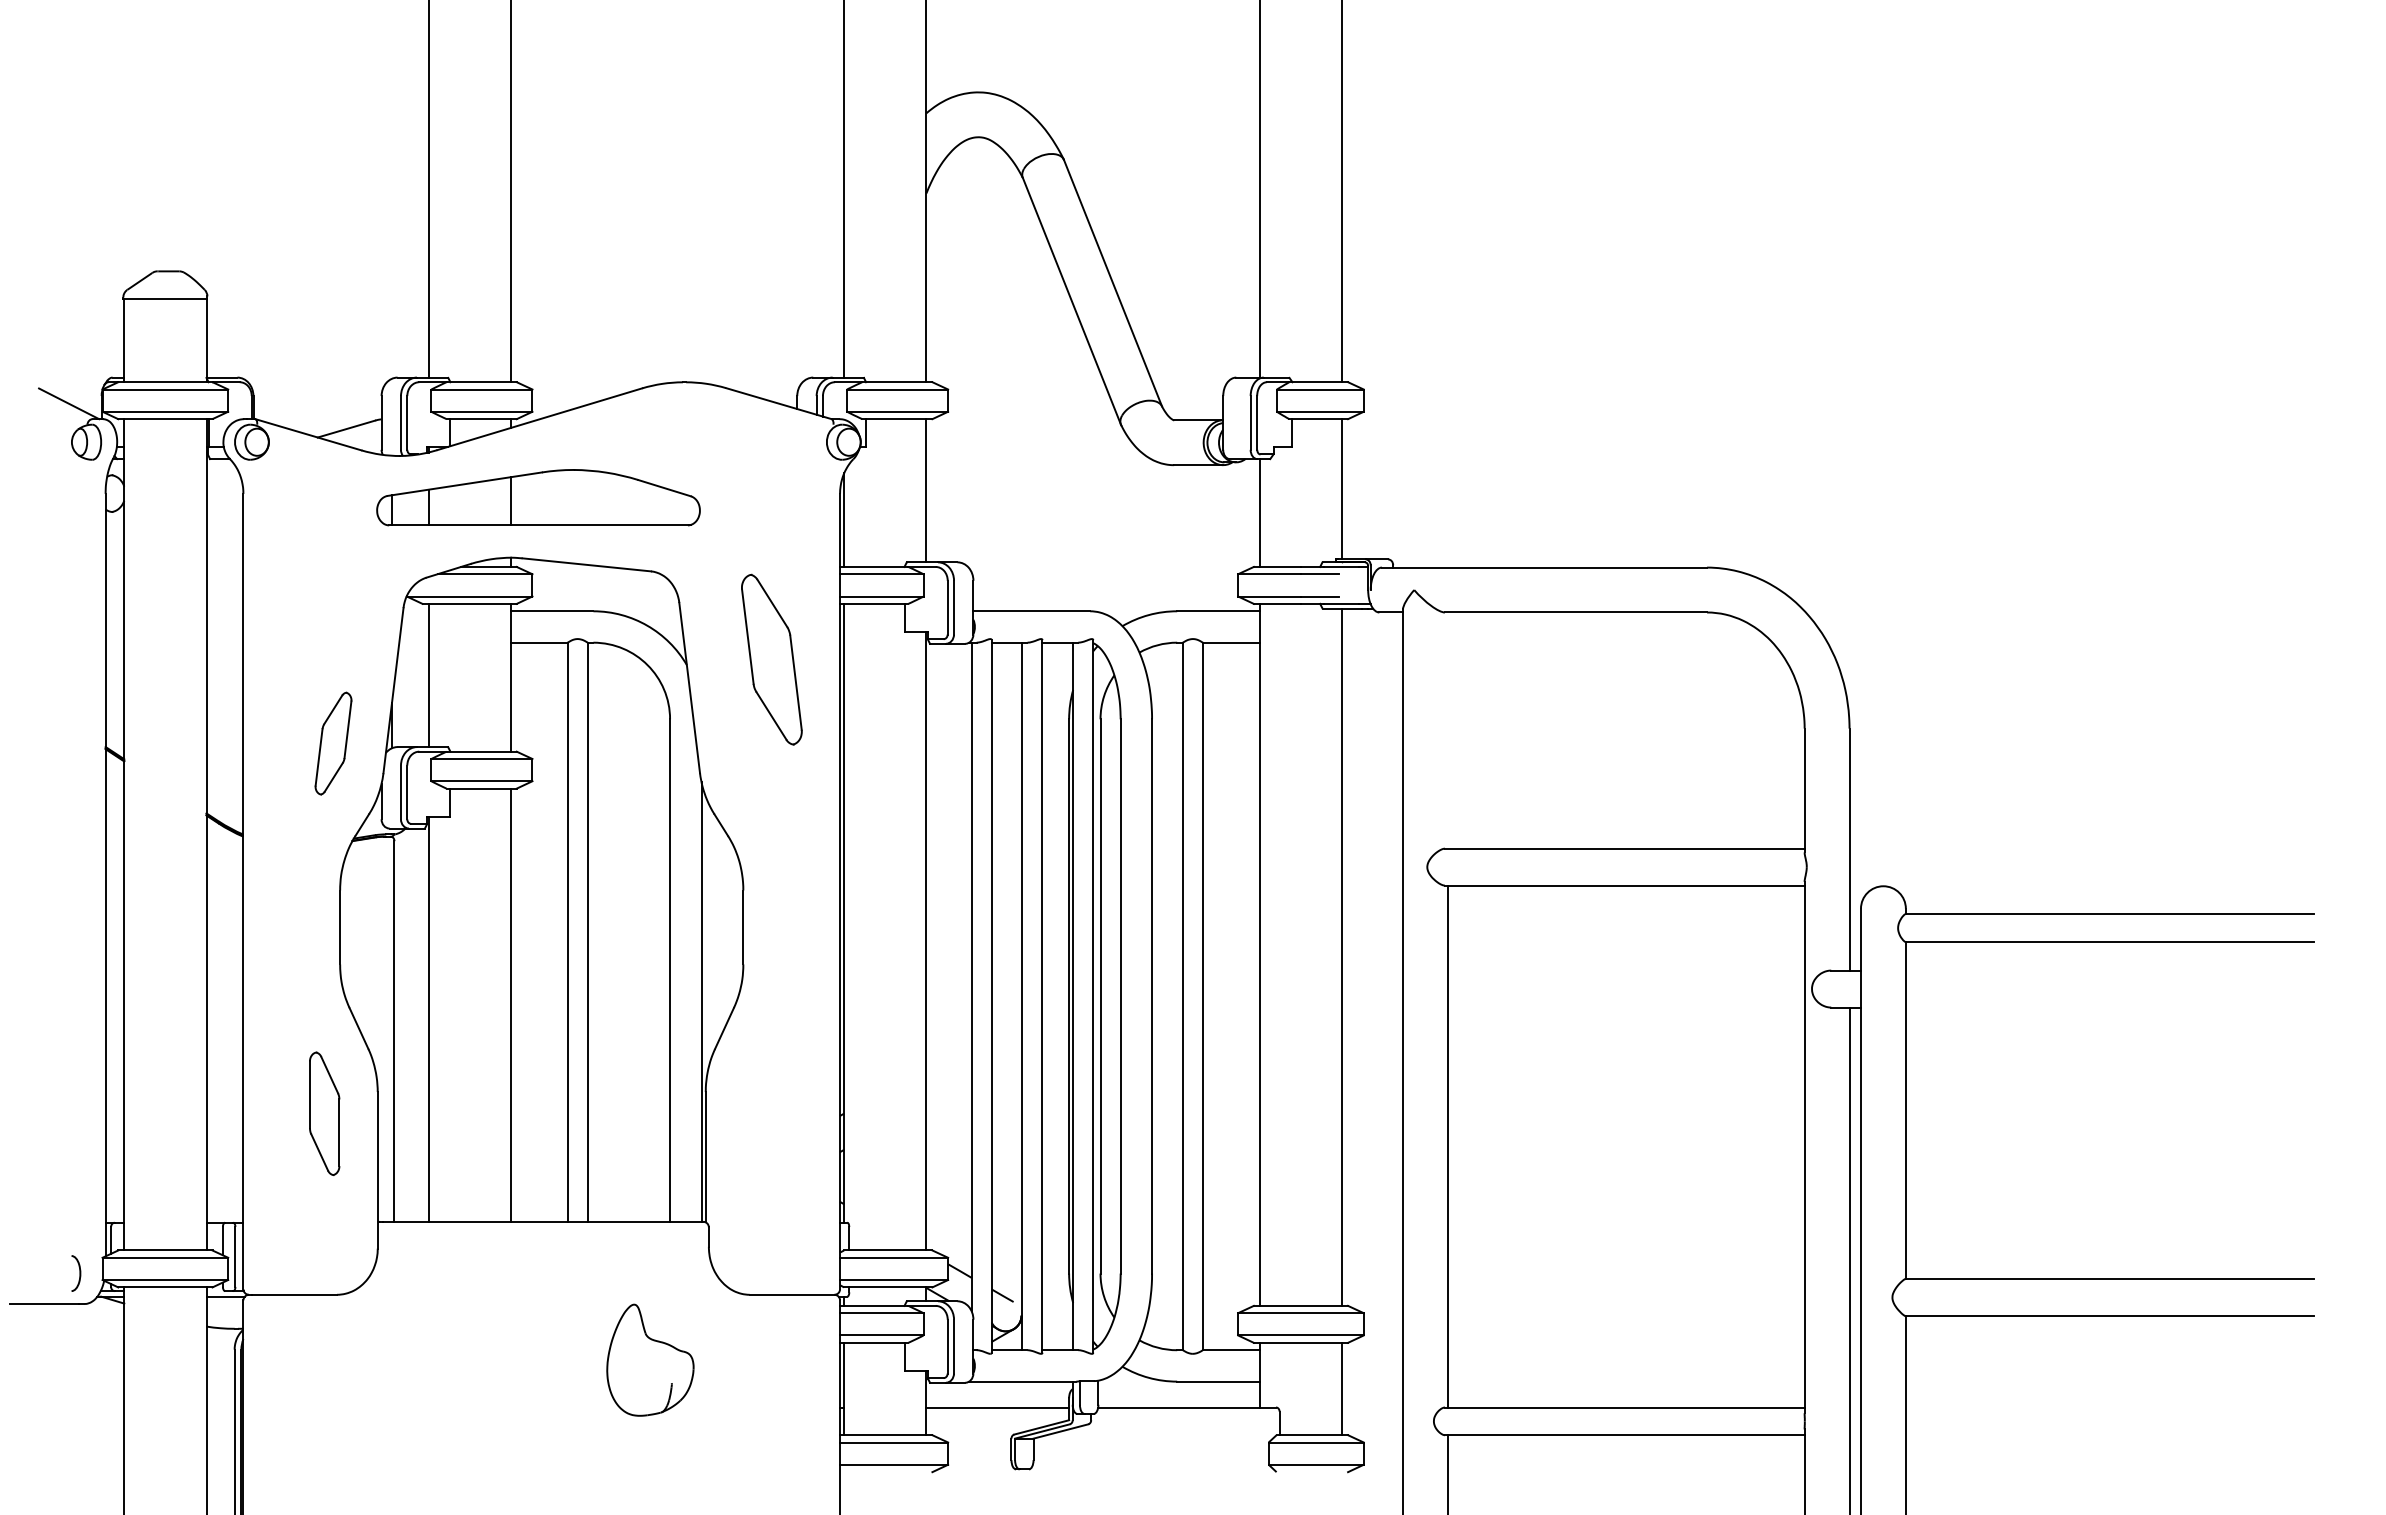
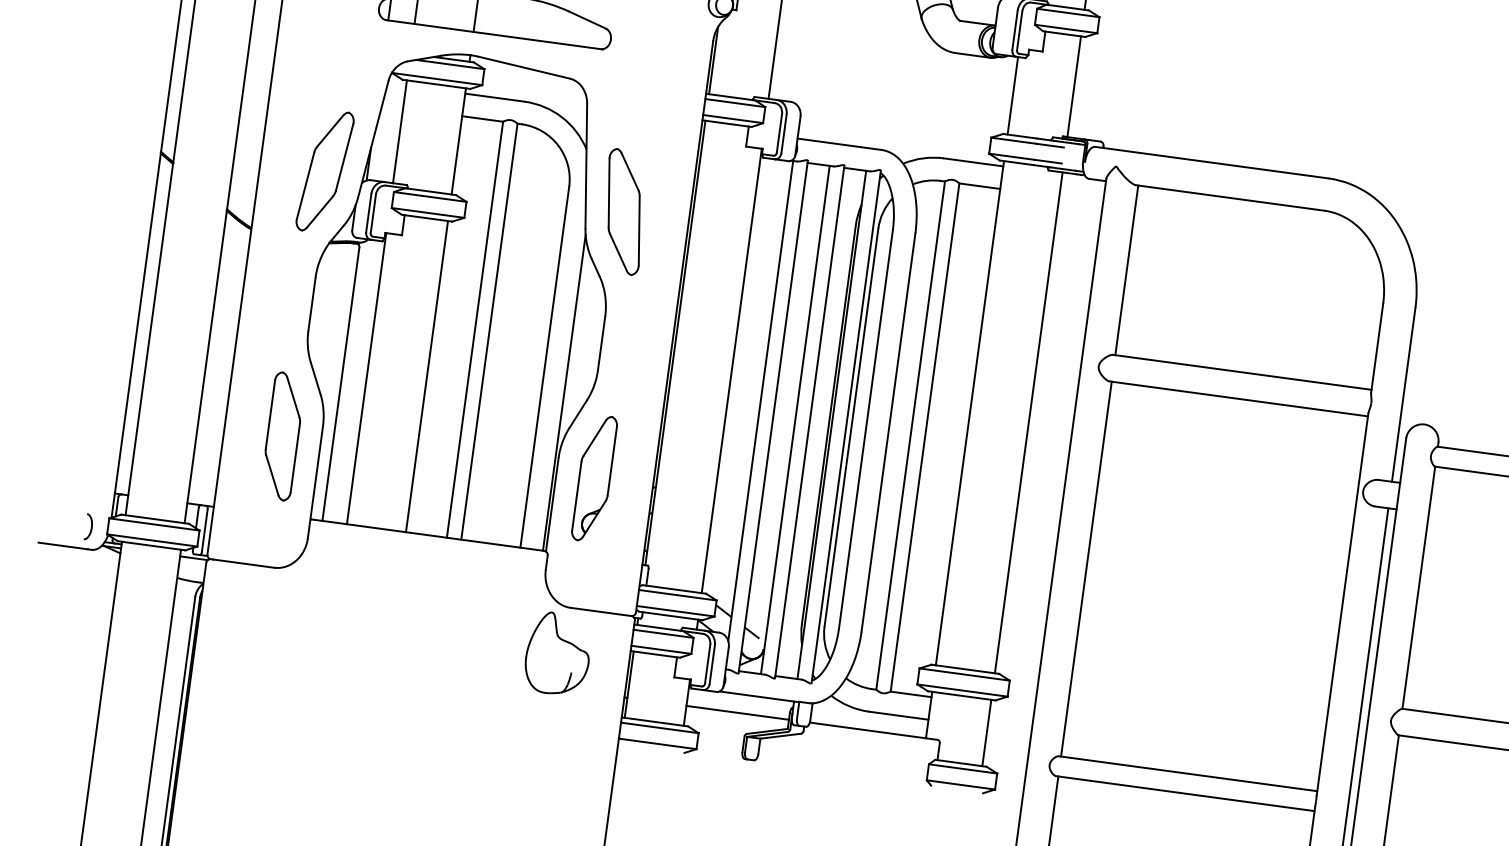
part: (771, 659) -> (623, 211), moved
line: (1447, 730) -> (1126, 270), added
part: (333, 743) -> (325, 171), size x1.67
part: (324, 1113) -> (282, 436), size x1.43
part: (758, 1113) -> (594, 478), added
part: (650, 1359) -> (558, 653), moved

